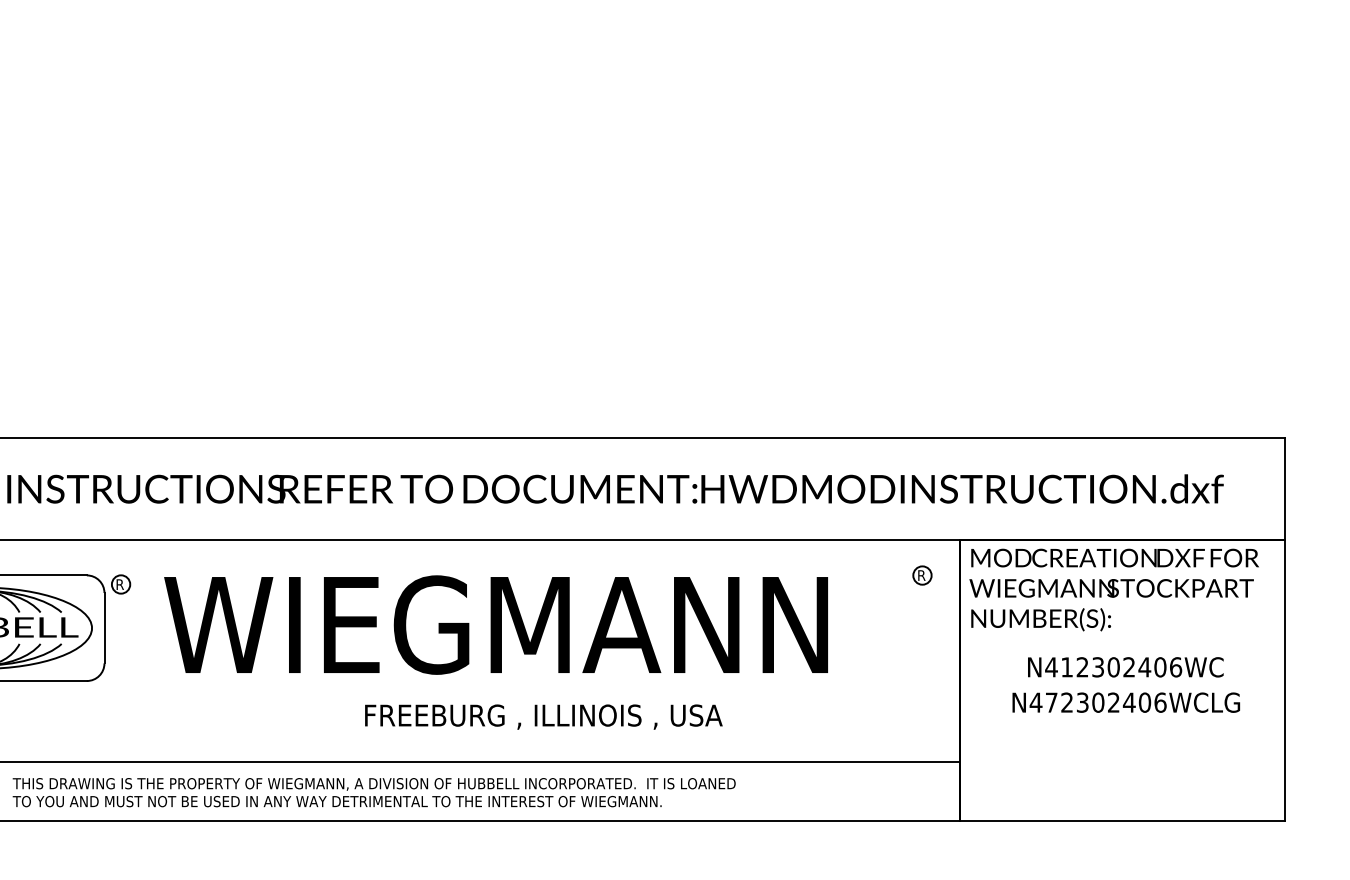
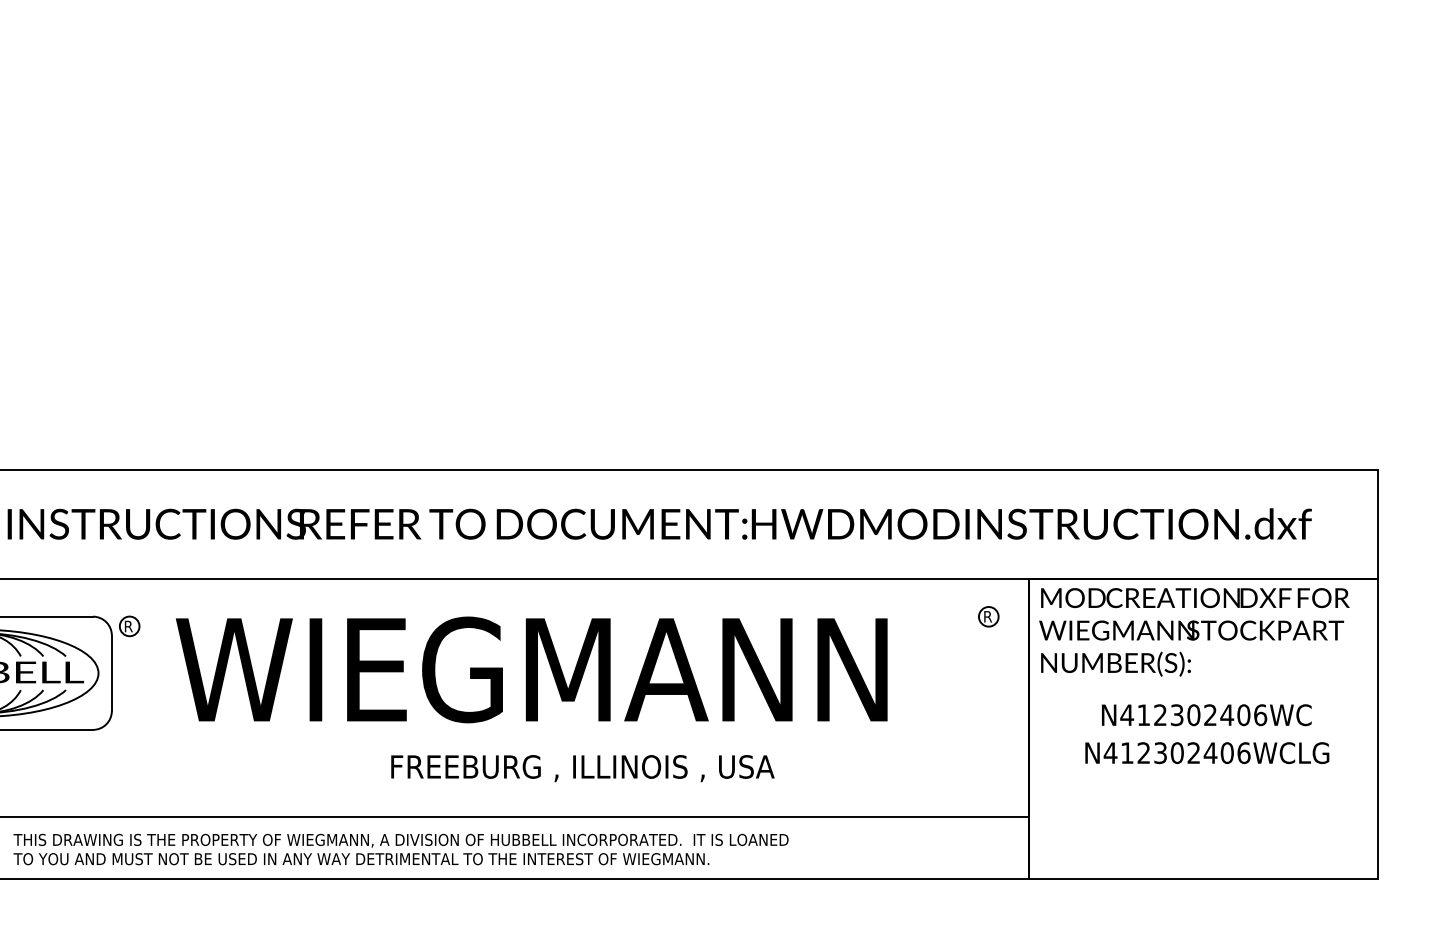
text: (1051, 702) -> (1127, 752), N472302406WCLG -> N412302406WCLG

